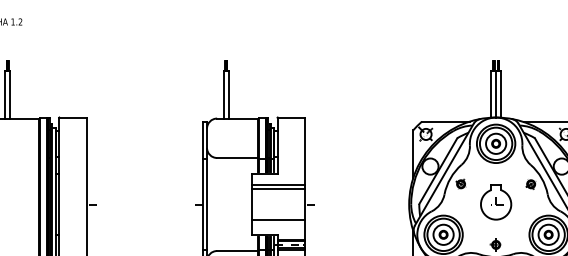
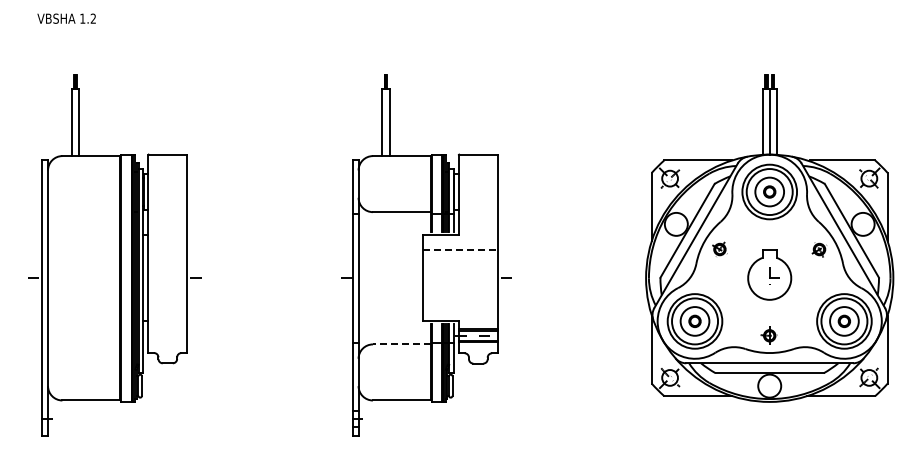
line: (278, 184) -> (460, 250), solid -> dashed
line: (278, 189) -> (460, 256), removed
line: (278, 219) -> (460, 299), removed
line: (237, 251) -> (401, 344), solid -> dashed

